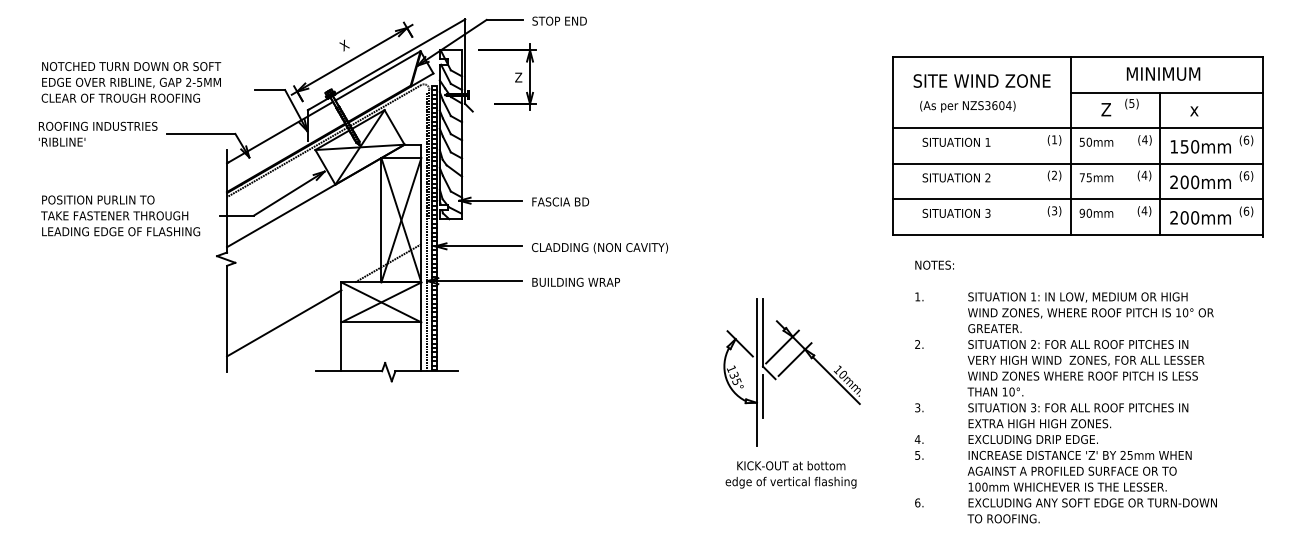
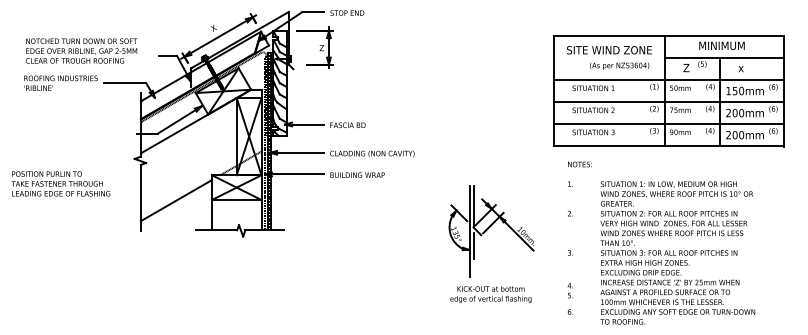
text: (967, 105) -> (619, 65), moved
text: (119, 215) -> (60, 183), moved
text: (917, 447) -> (569, 290), moved

